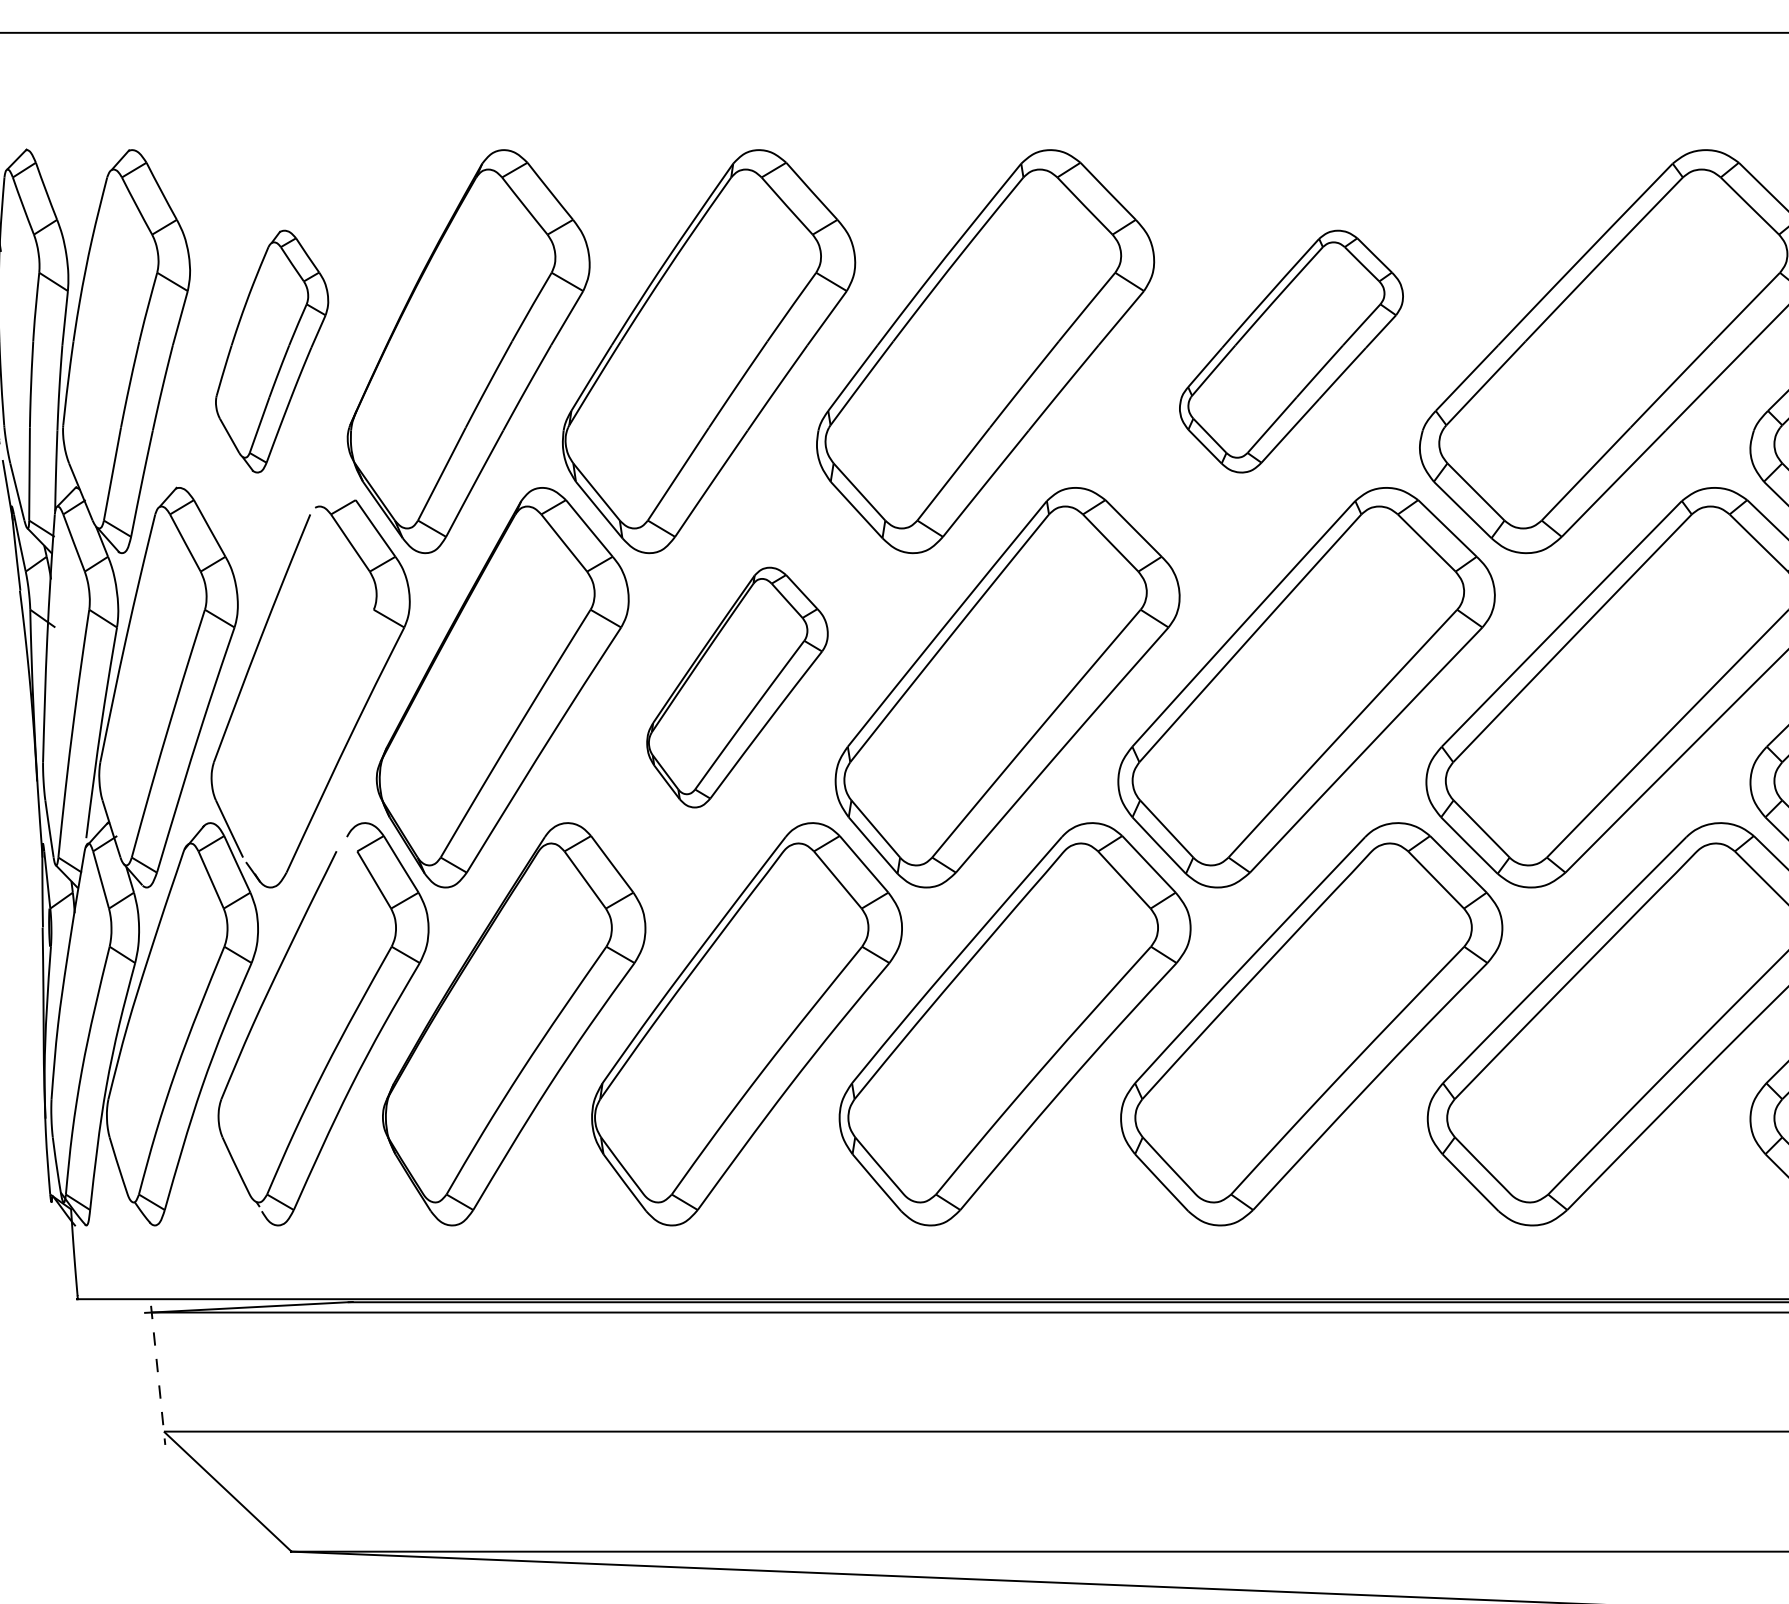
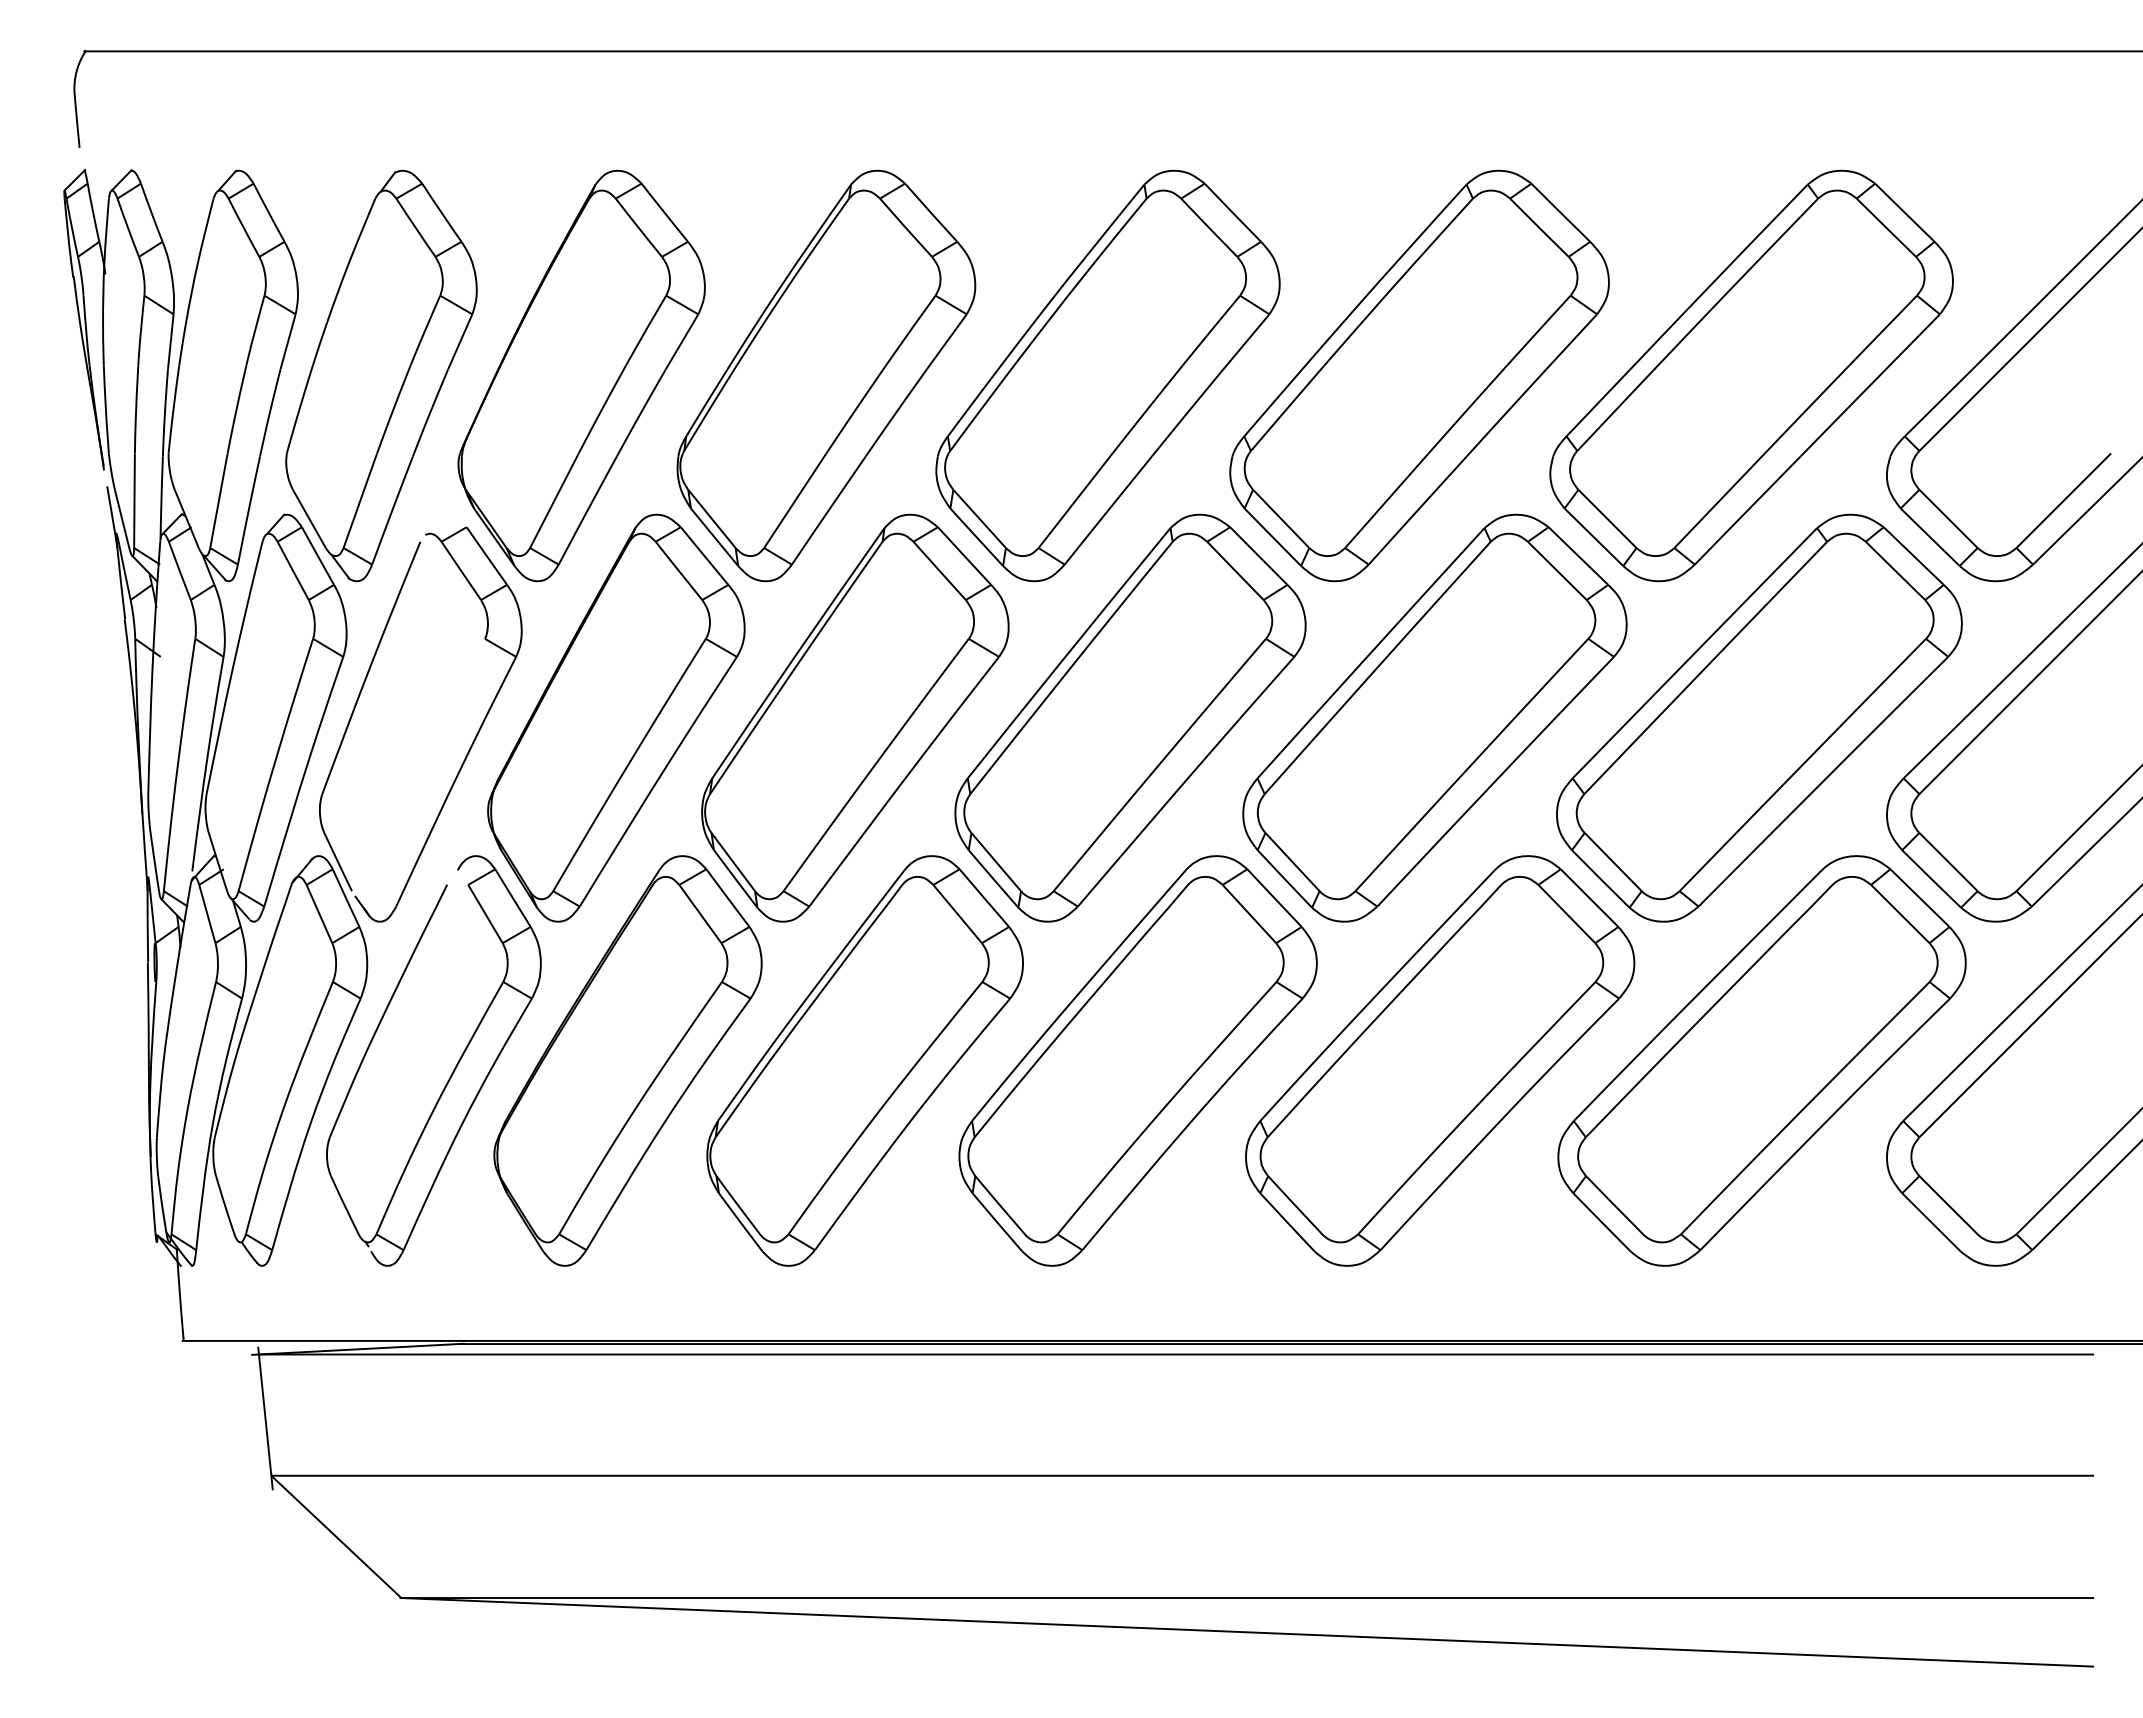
part: (272, 351) -> (381, 375), size x1.67
part: (1291, 351) -> (1419, 375), size x1.67
part: (737, 686) -> (855, 717), size x1.67
line: (158, 1376) -> (265, 1419), dashed -> solid

